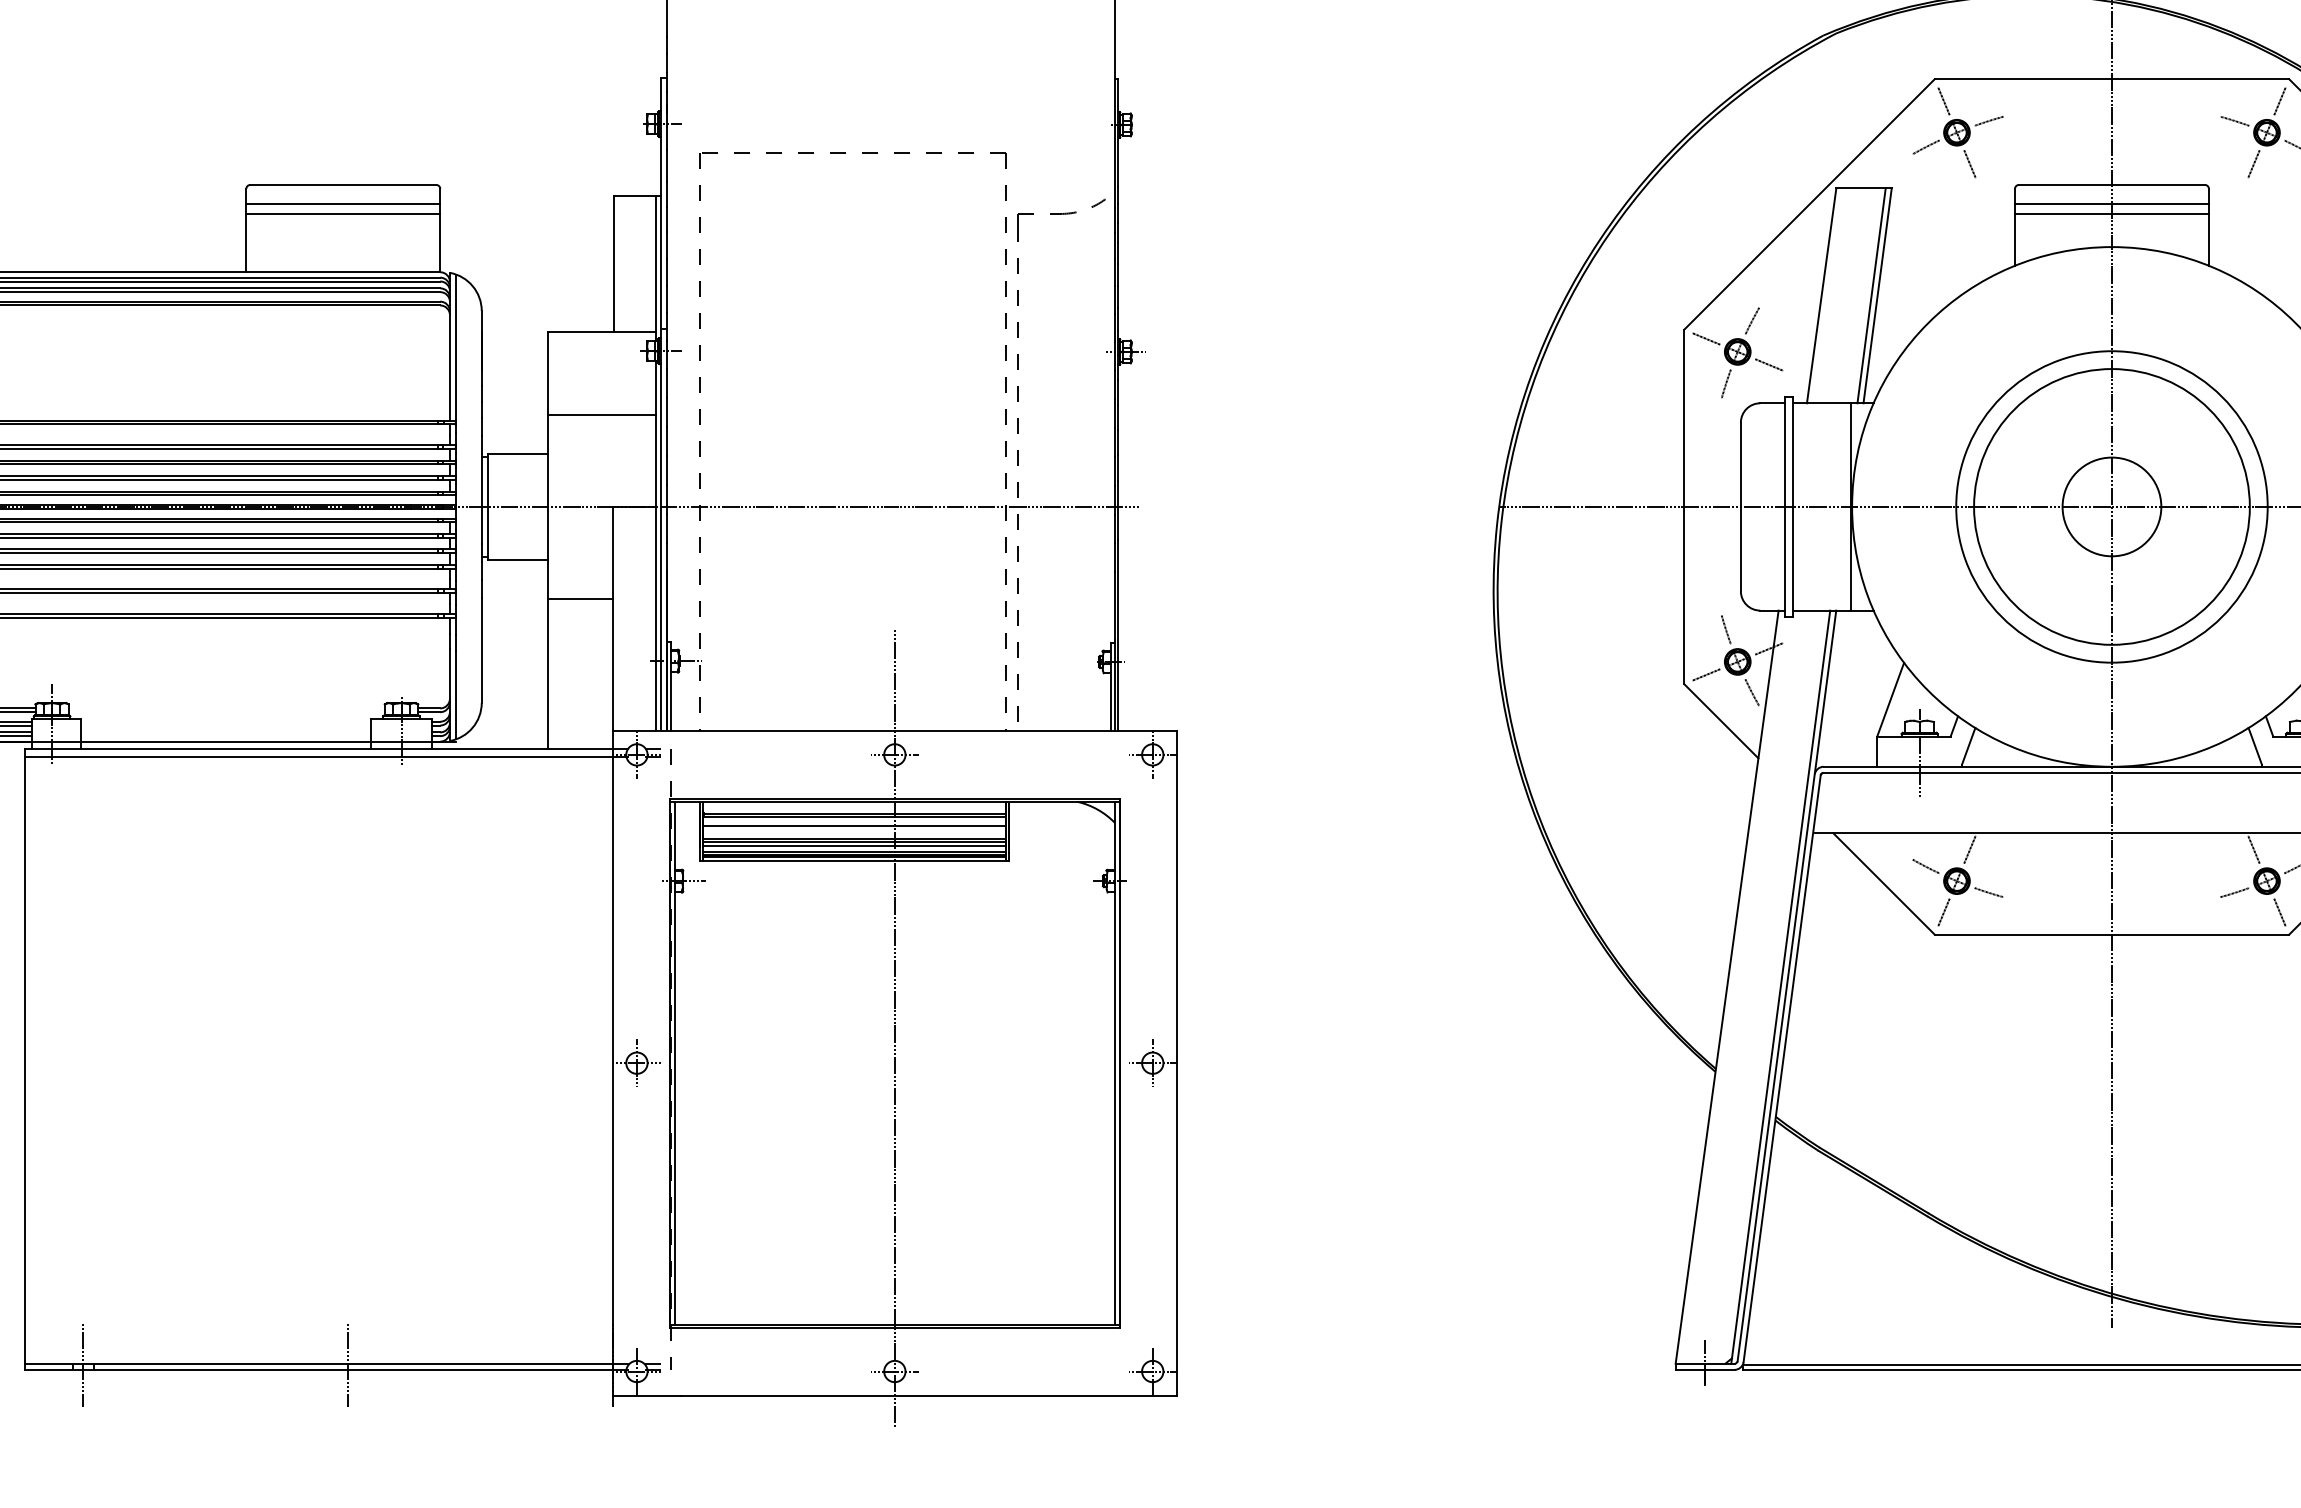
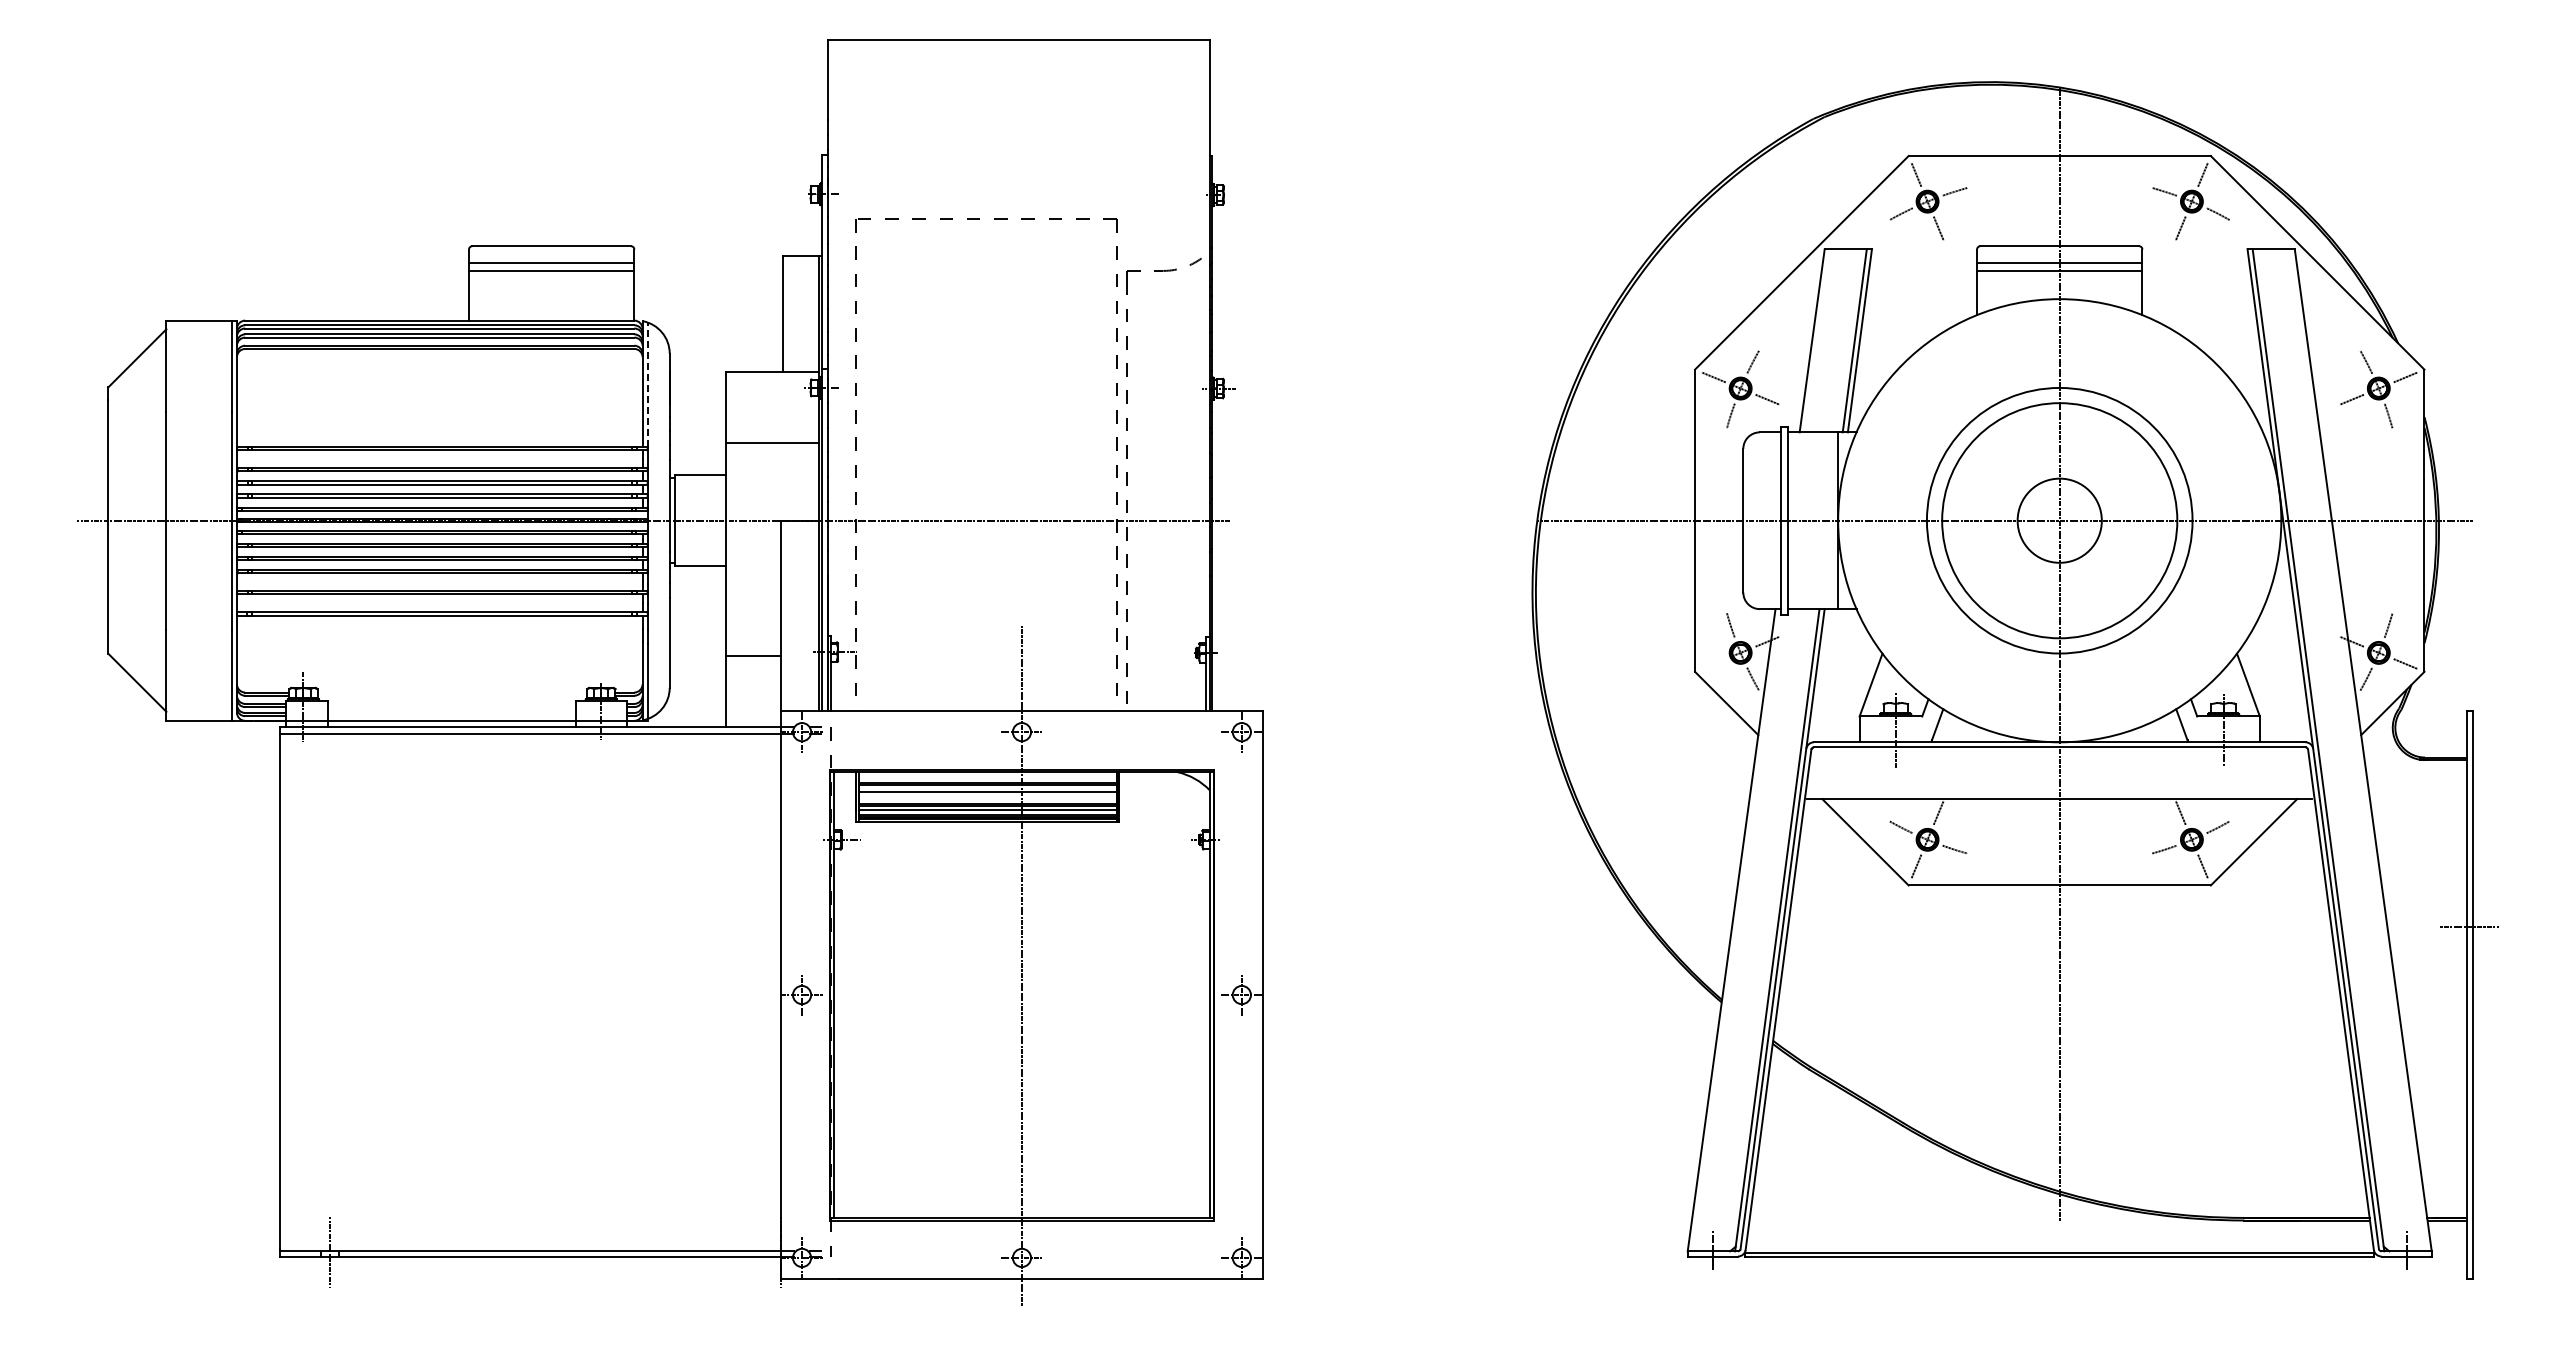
line: (455, 347) -> (647, 384), solid -> dashed
line: (580, 598) -> (753, 655), moved
line: (1705, 674) -> (1713, 663), removed
line: (347, 1365) -> (555, 1252), removed

